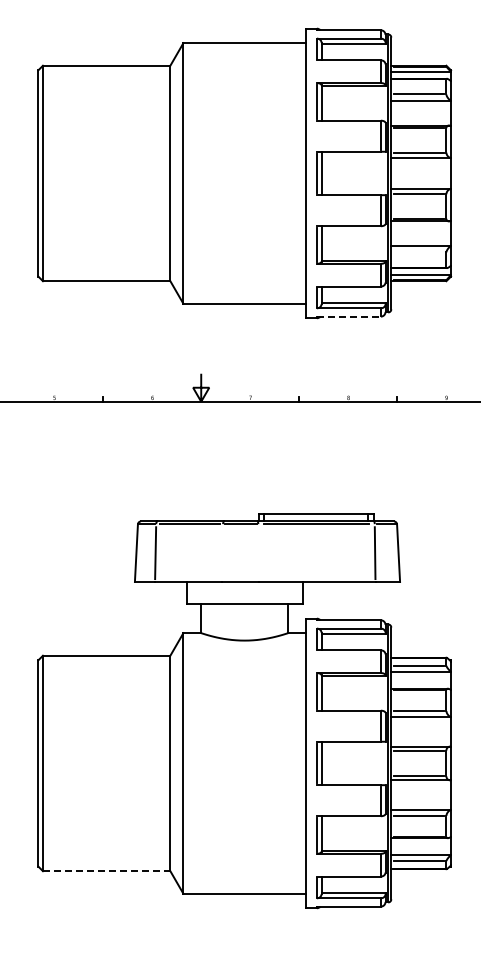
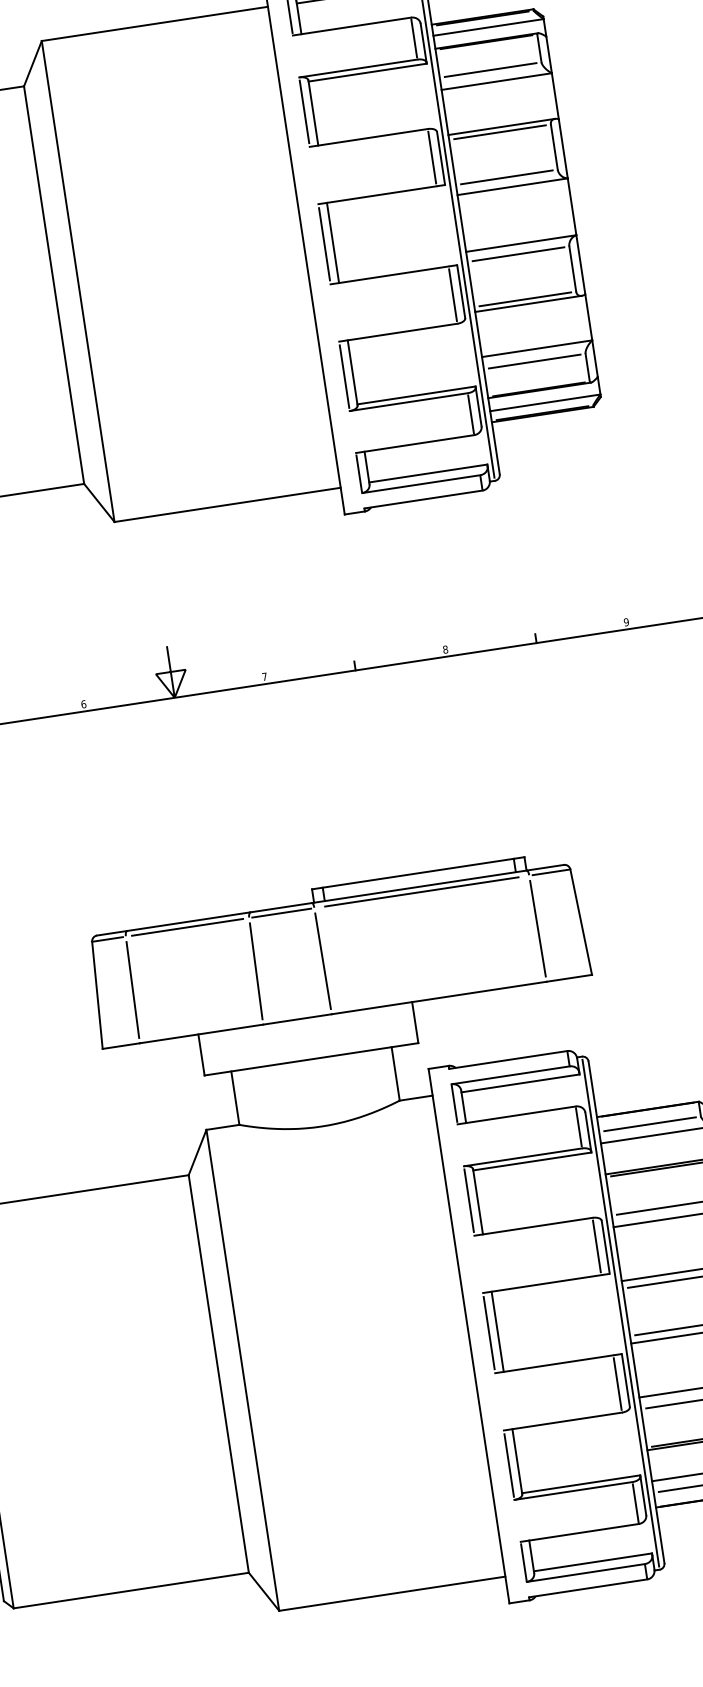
line: (418, 252) -> (534, 361), added
line: (349, 316) -> (424, 499), dashed -> solid
line: (221, 553) -> (254, 972), added
line: (258, 553) -> (322, 961), added
line: (106, 871) -> (131, 1591), dashed -> solid

